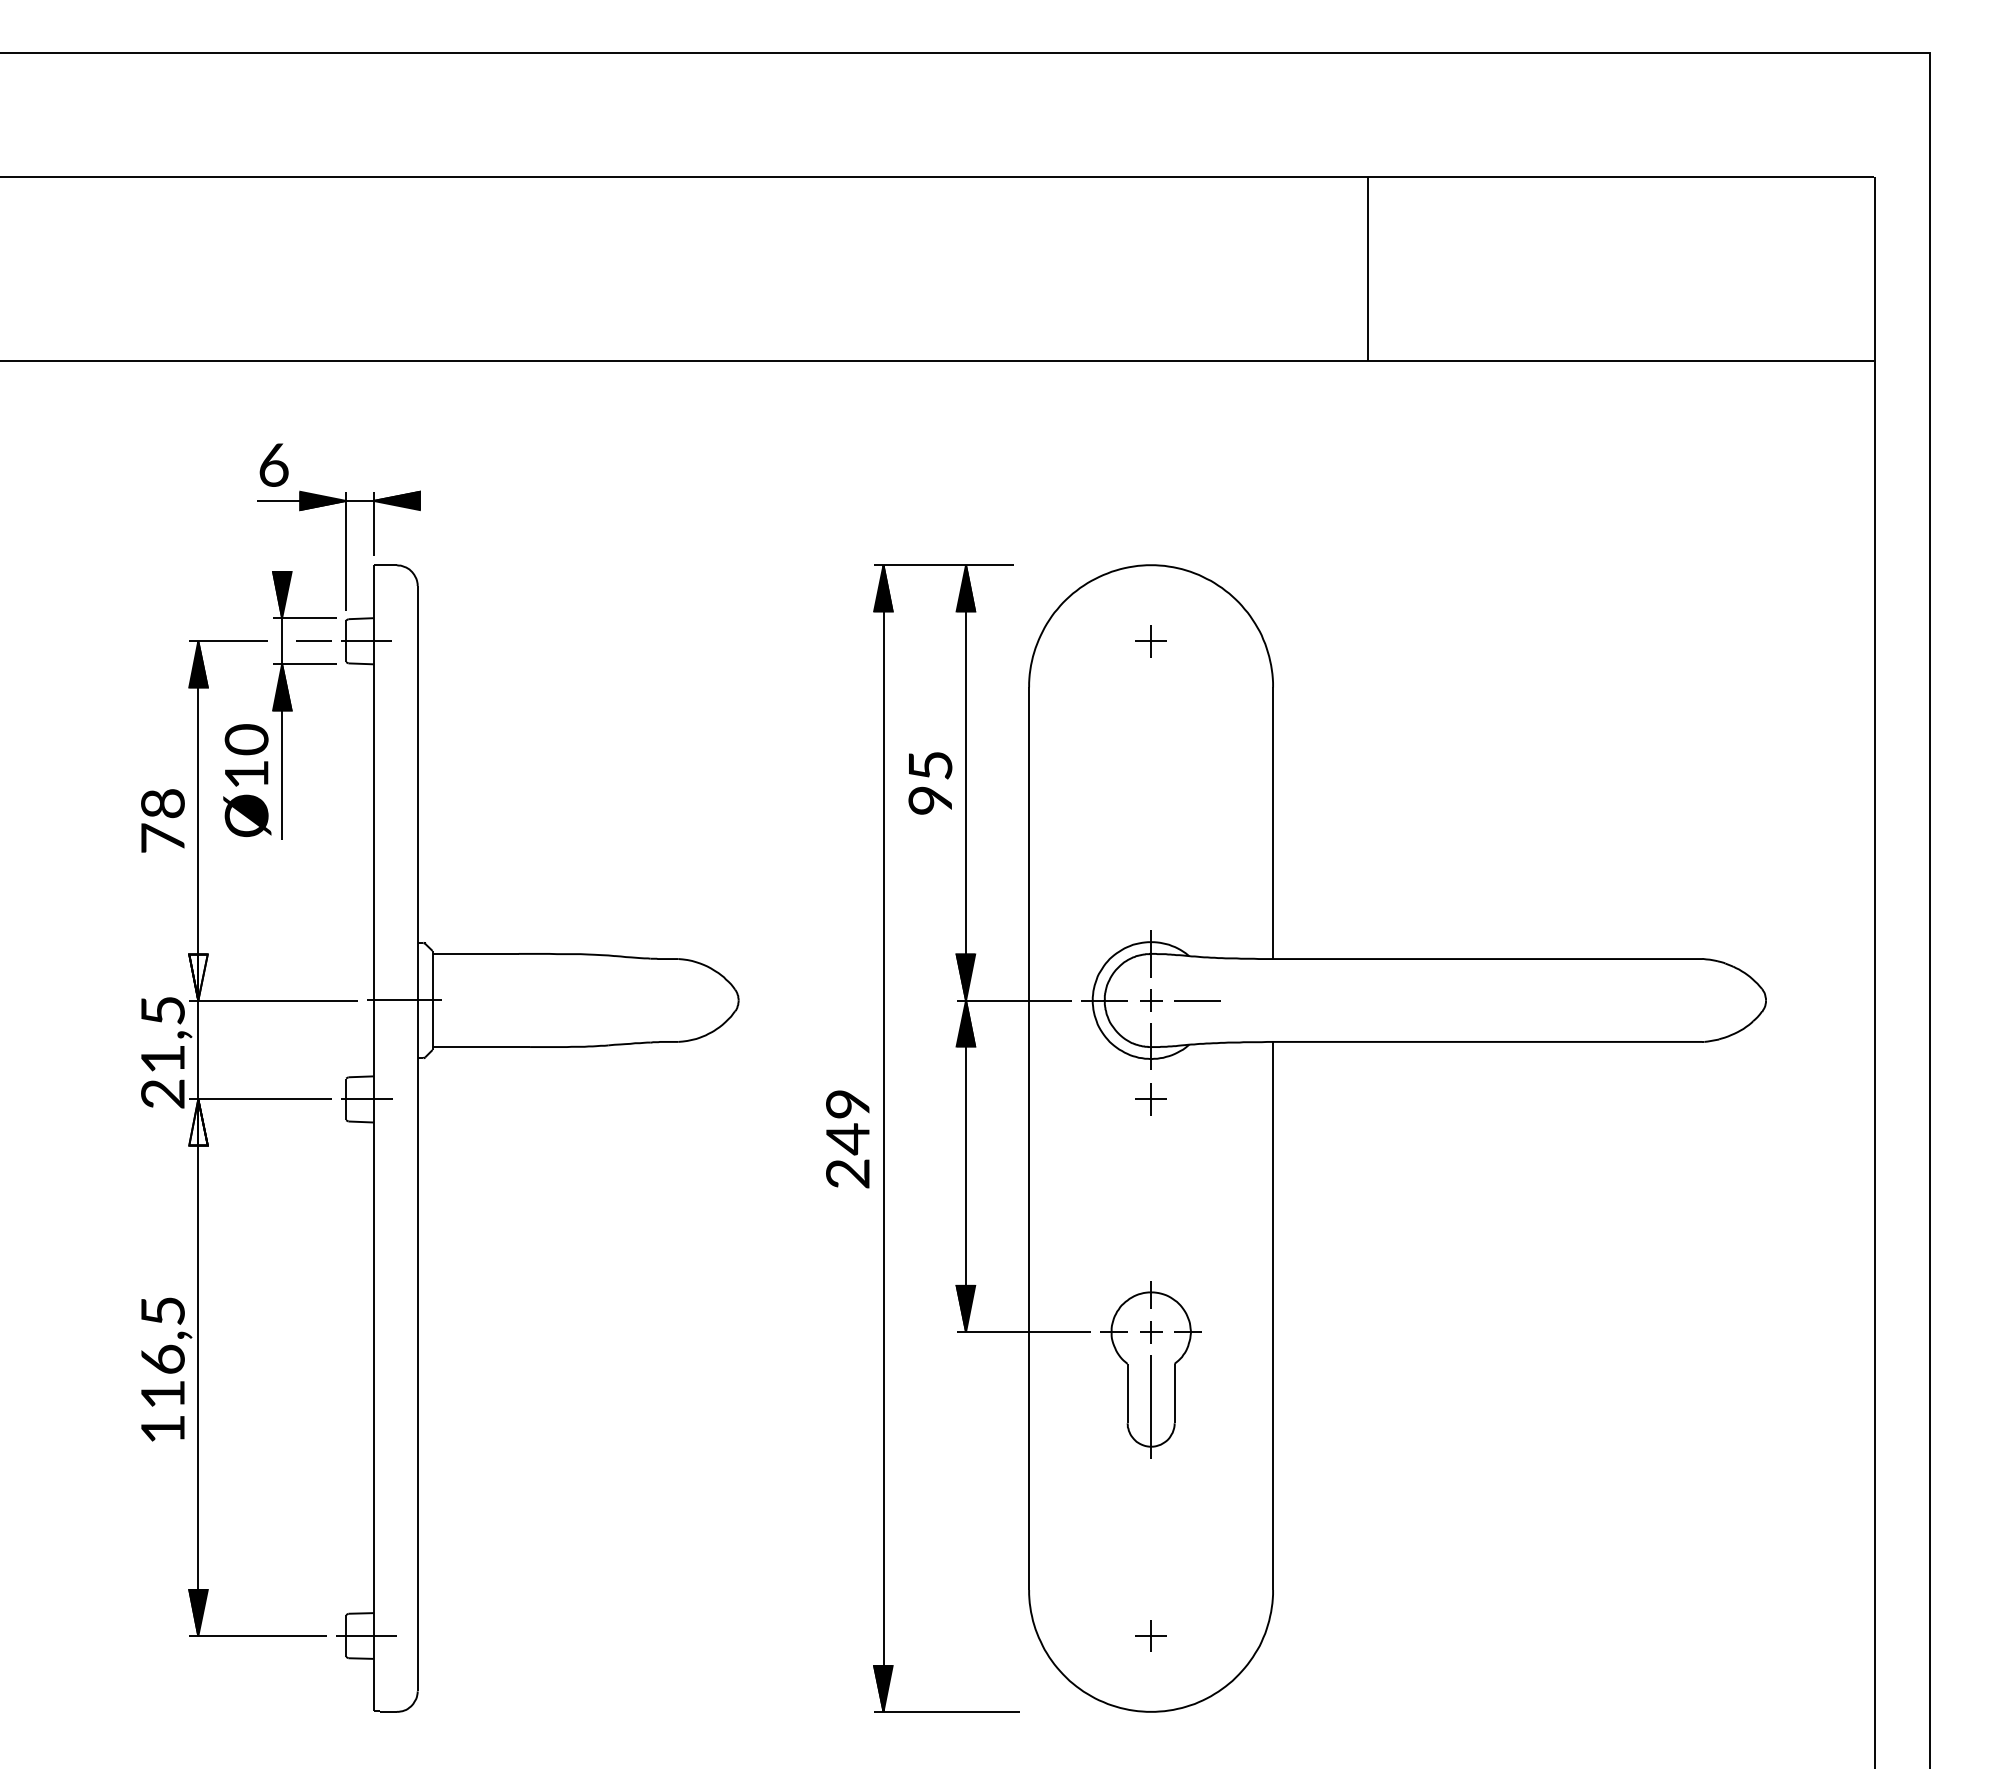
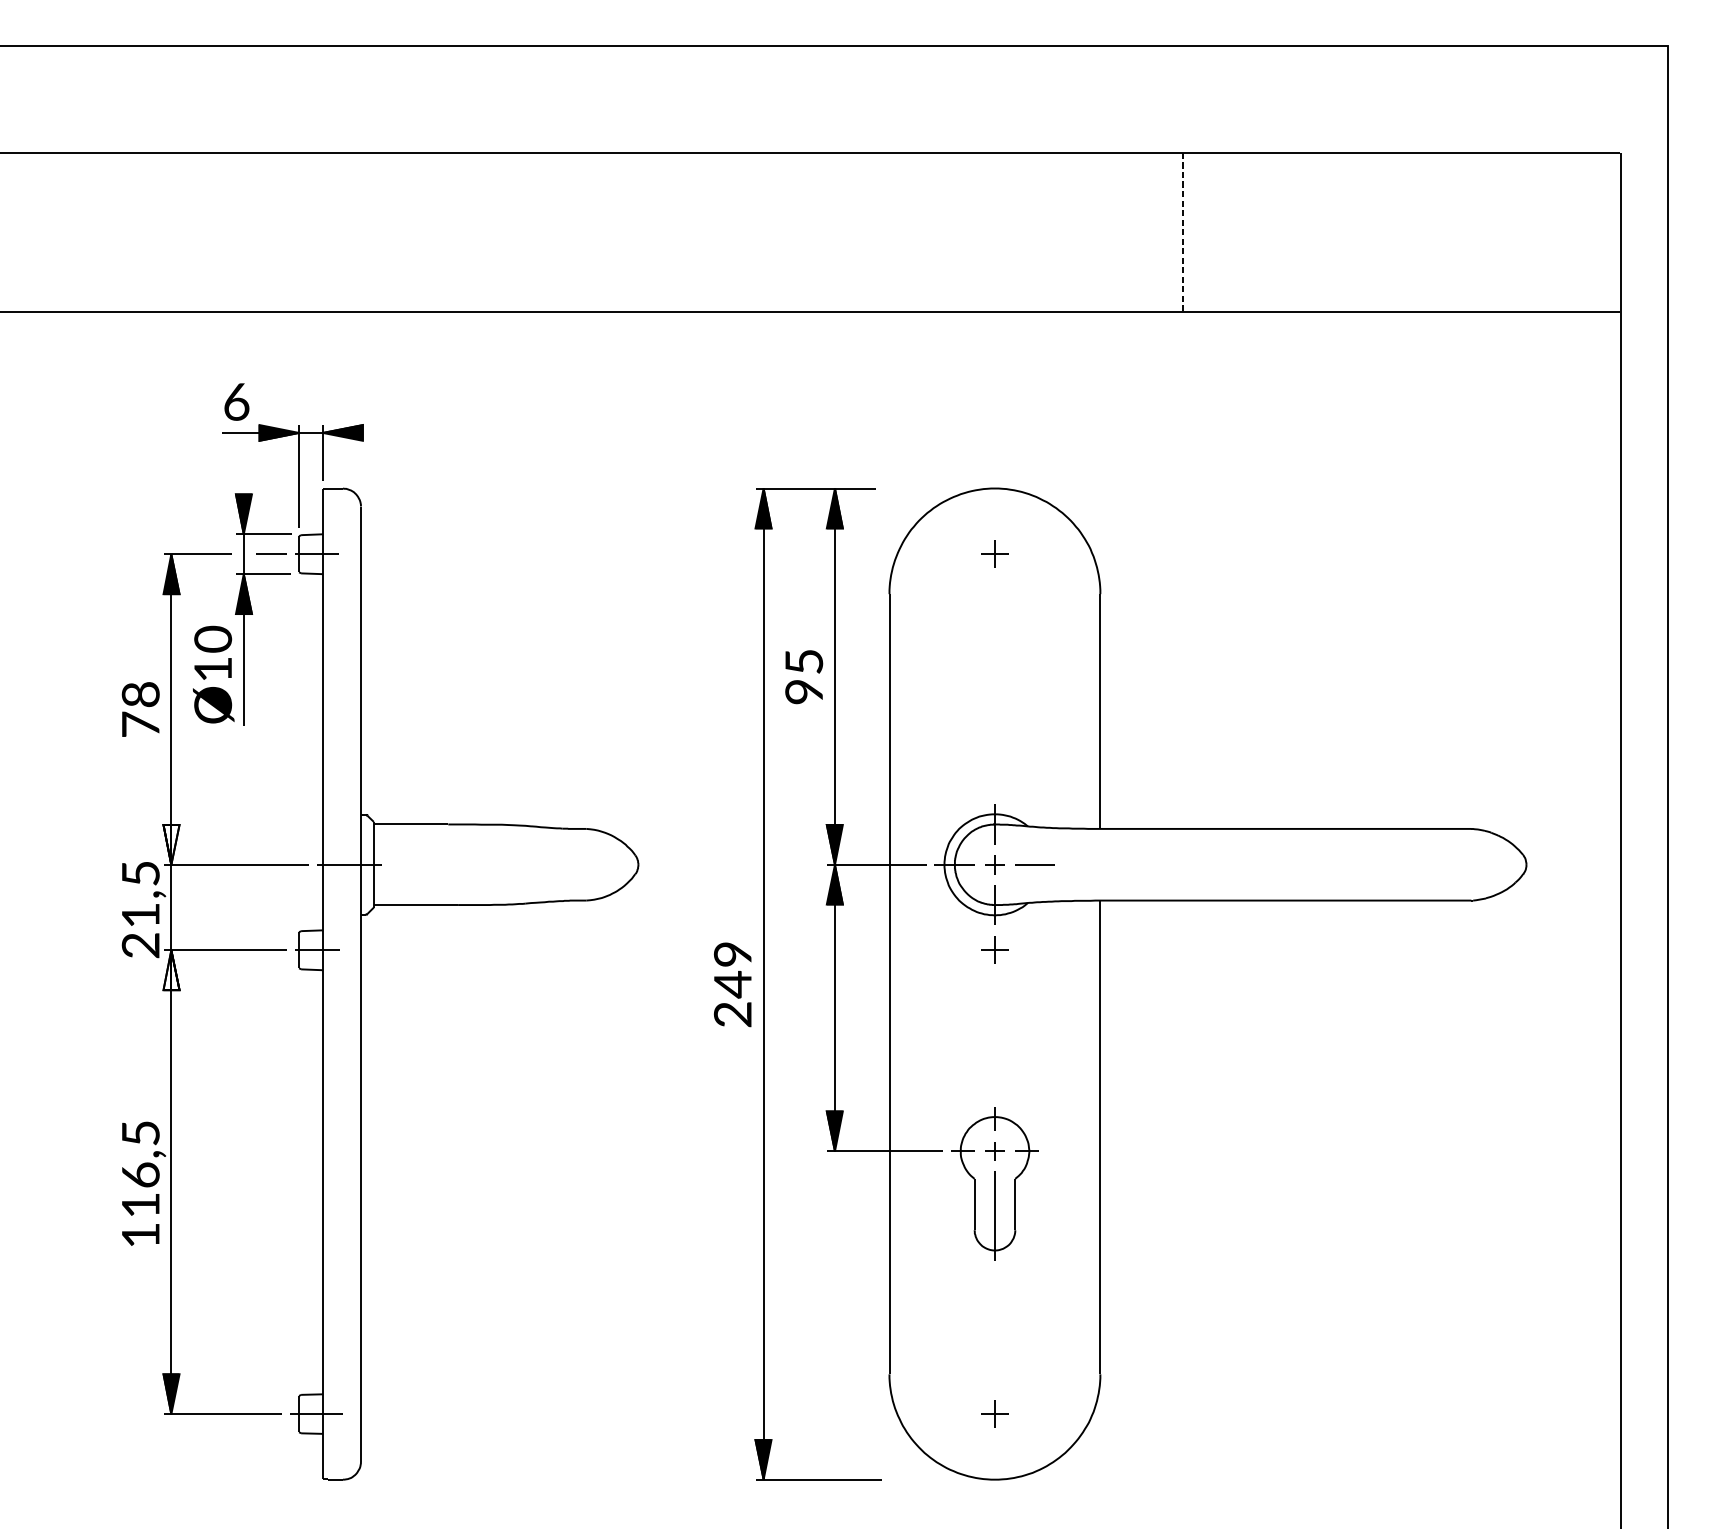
line: (1368, 269) -> (1182, 232), solid -> dashed

